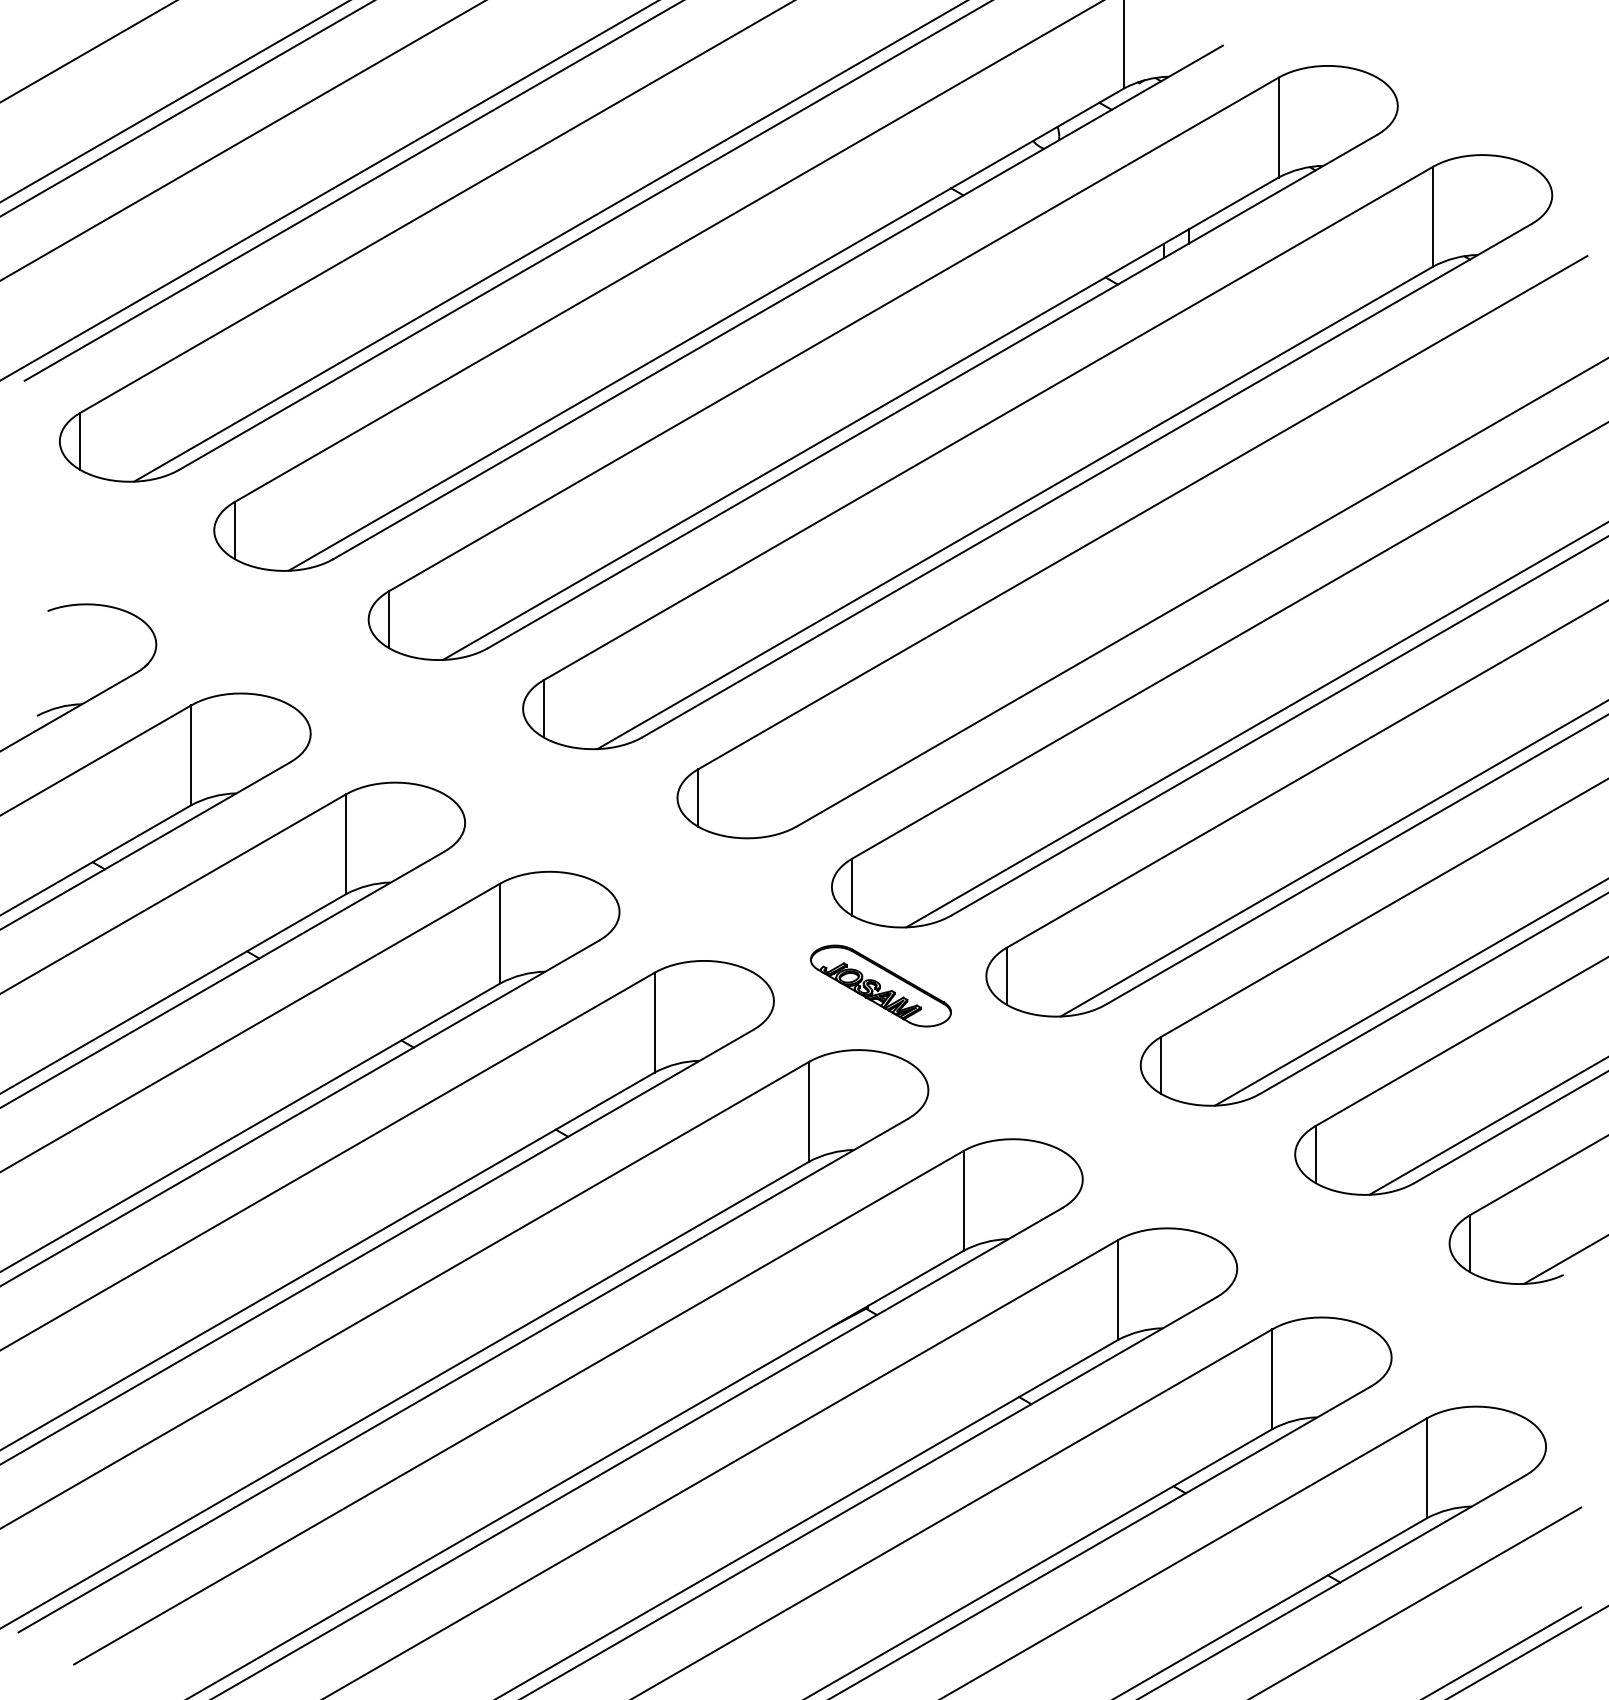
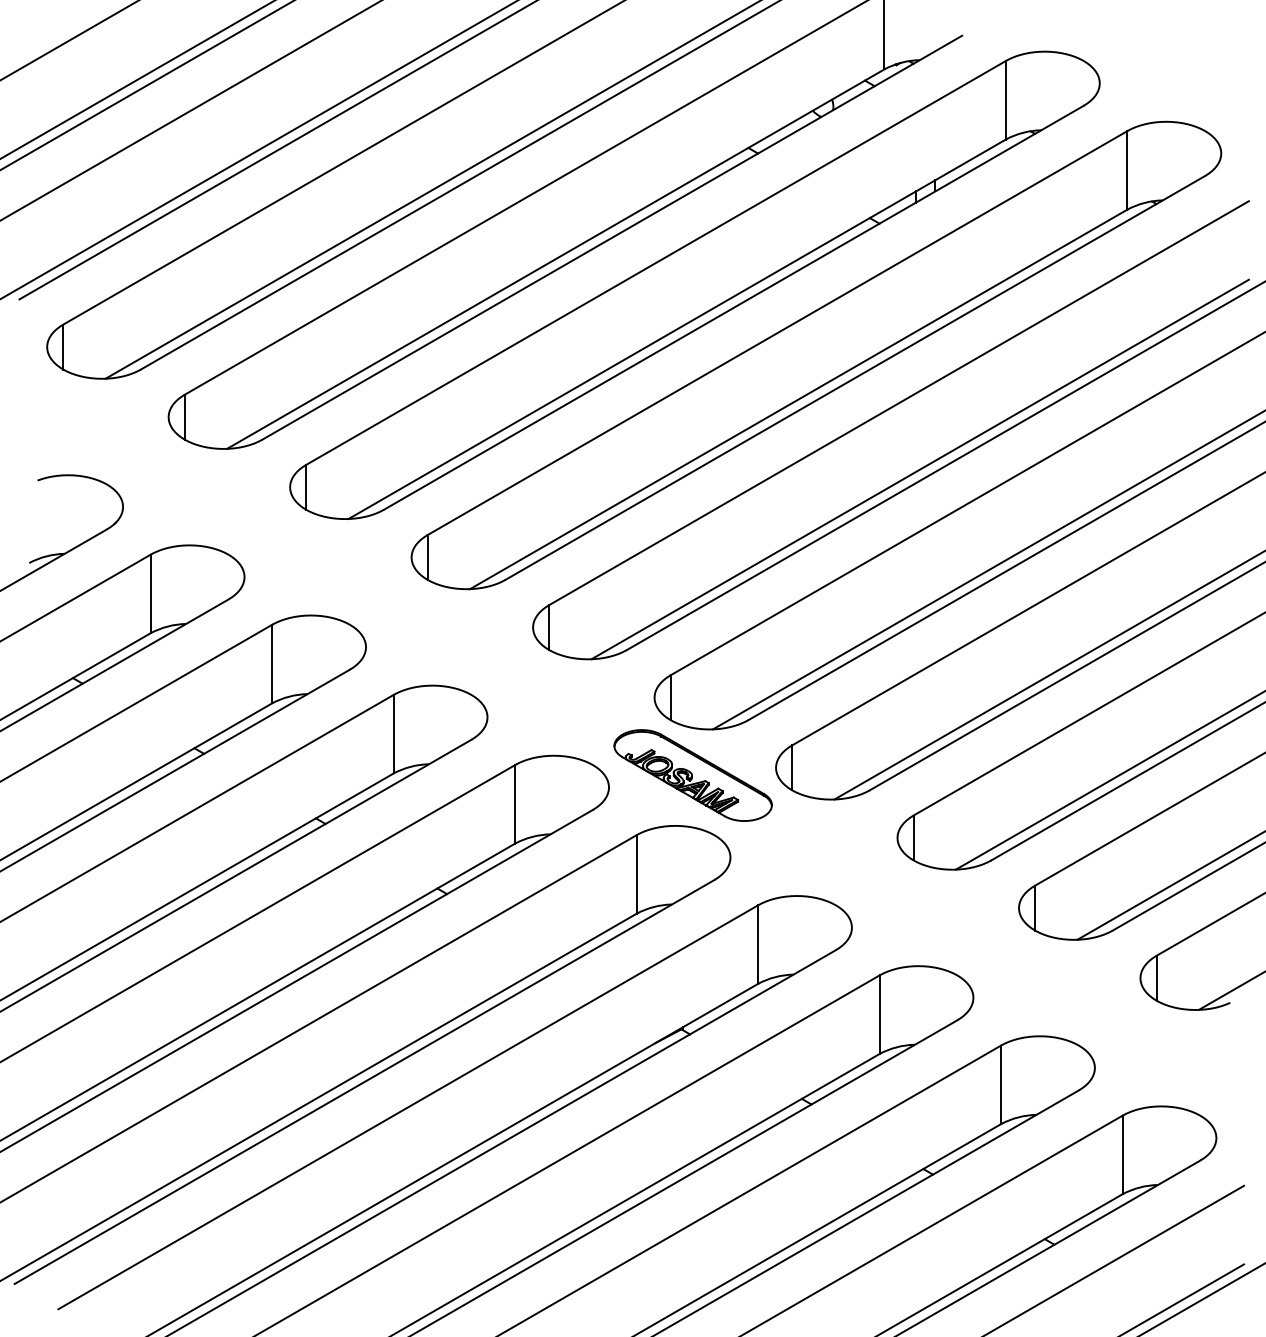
line: (1169, 596) -> (920, 469), added
part: (880, 985) -> (692, 775), size x1.43

